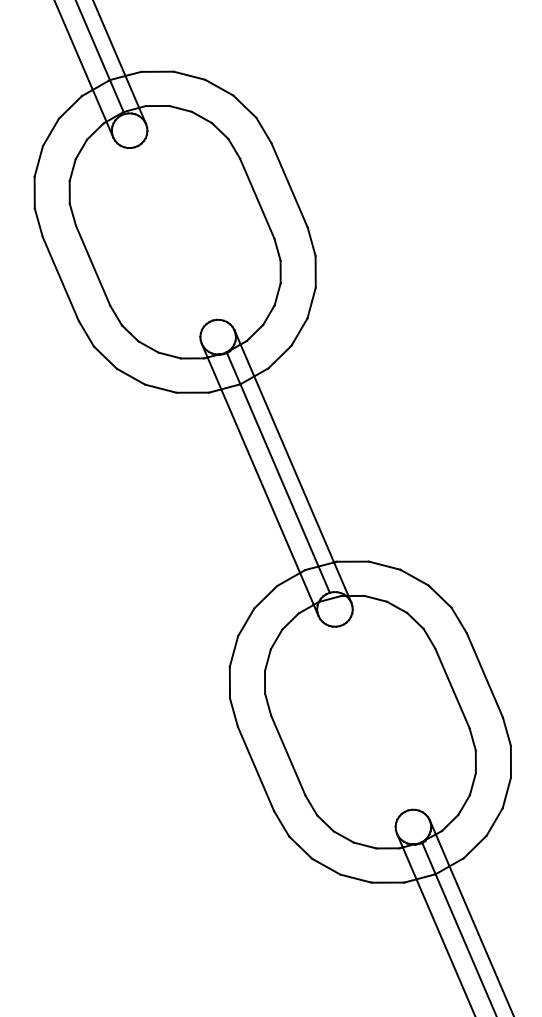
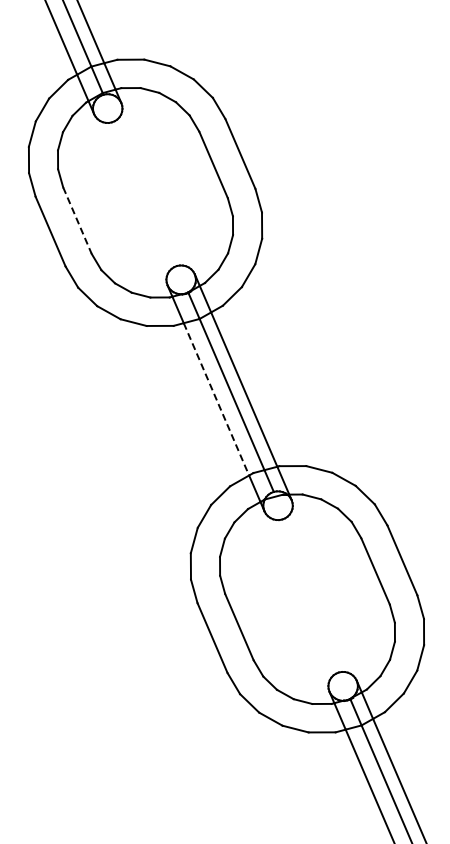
line: (93, 266) -> (77, 221), solid -> dashed
line: (260, 481) -> (216, 399), solid -> dashed

